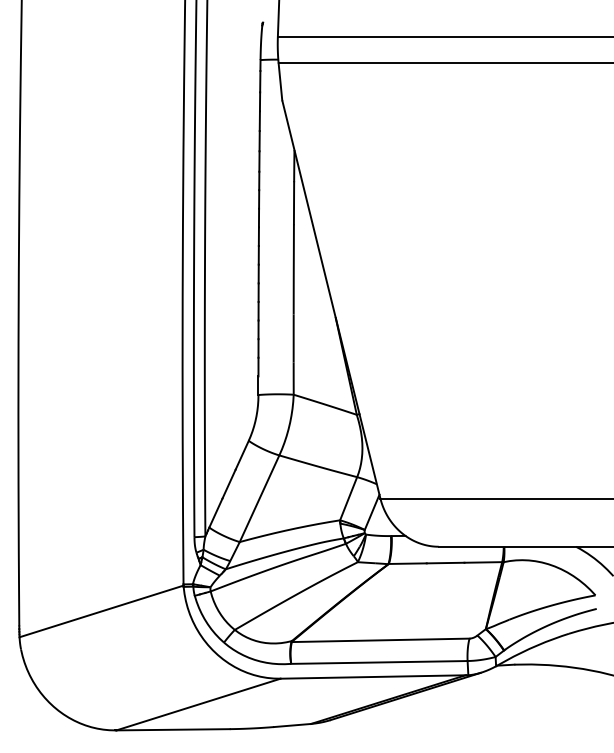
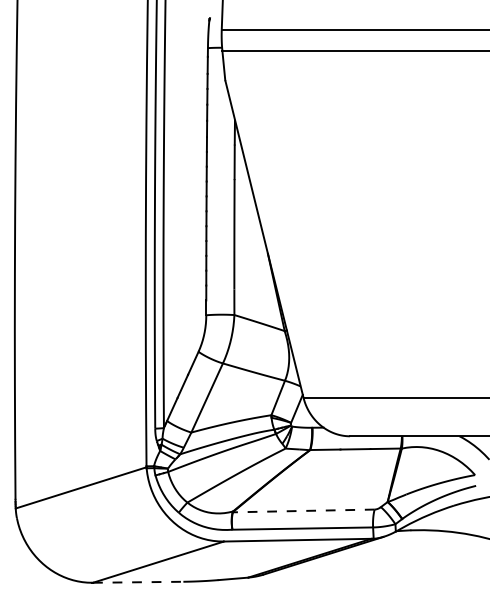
line: (380, 640) -> (303, 511), solid -> dashed
line: (173, 729) -> (138, 582), solid -> dashed

